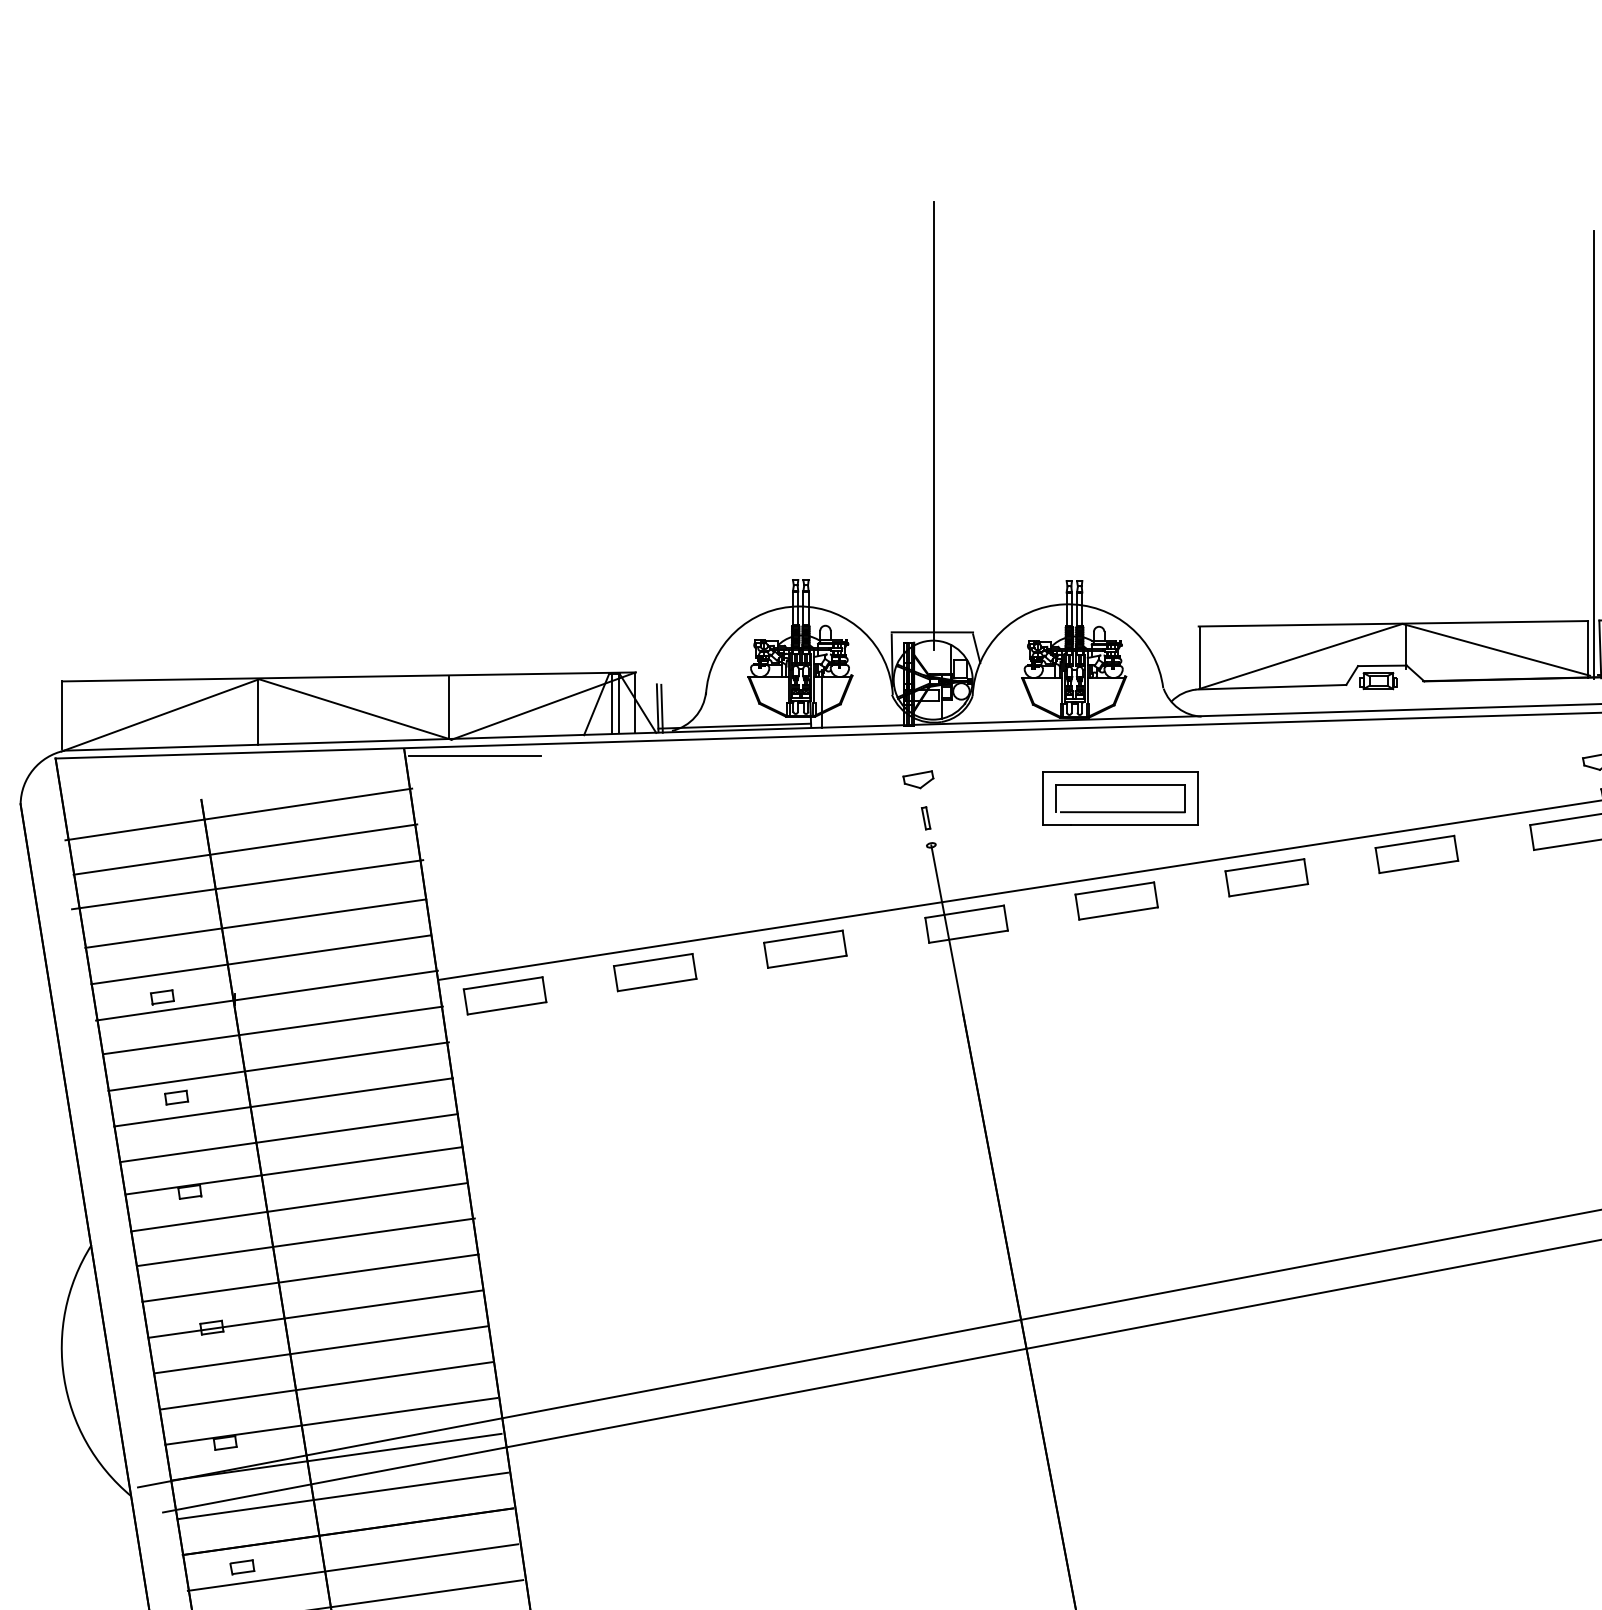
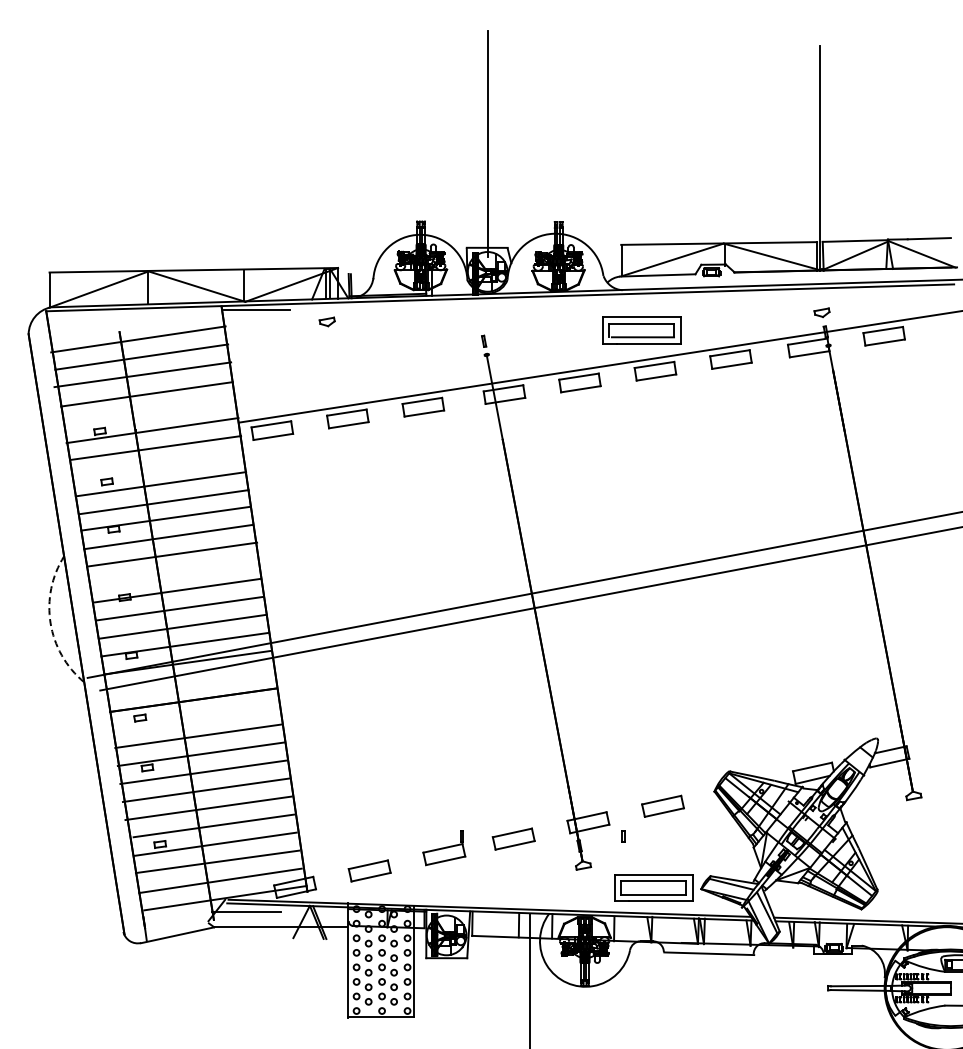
part: (916, 778) -> (326, 321), moved
part: (1119, 798) -> (641, 330), moved
line: (260, 959) -> (149, 412), removed
line: (278, 1067) -> (158, 466), removed
line: (310, 1277) -> (174, 572), removed
arc: (64, 1379) -> (50, 623), solid -> dashed
line: (342, 1494) -> (190, 681), removed
line: (352, 1566) -> (195, 717), removed

